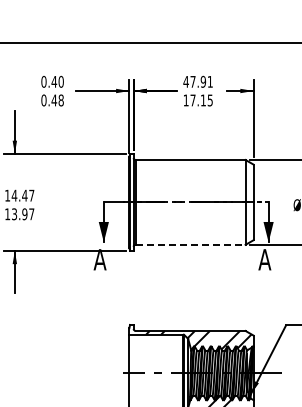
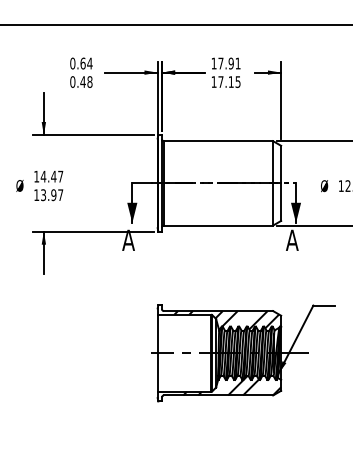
text: (57, 81) -> (86, 63), 0.40 -> 0.64
text: (185, 81) -> (213, 63), 47.91 -> 17.91
line: (190, 244) -> (218, 225), dashed -> solid

